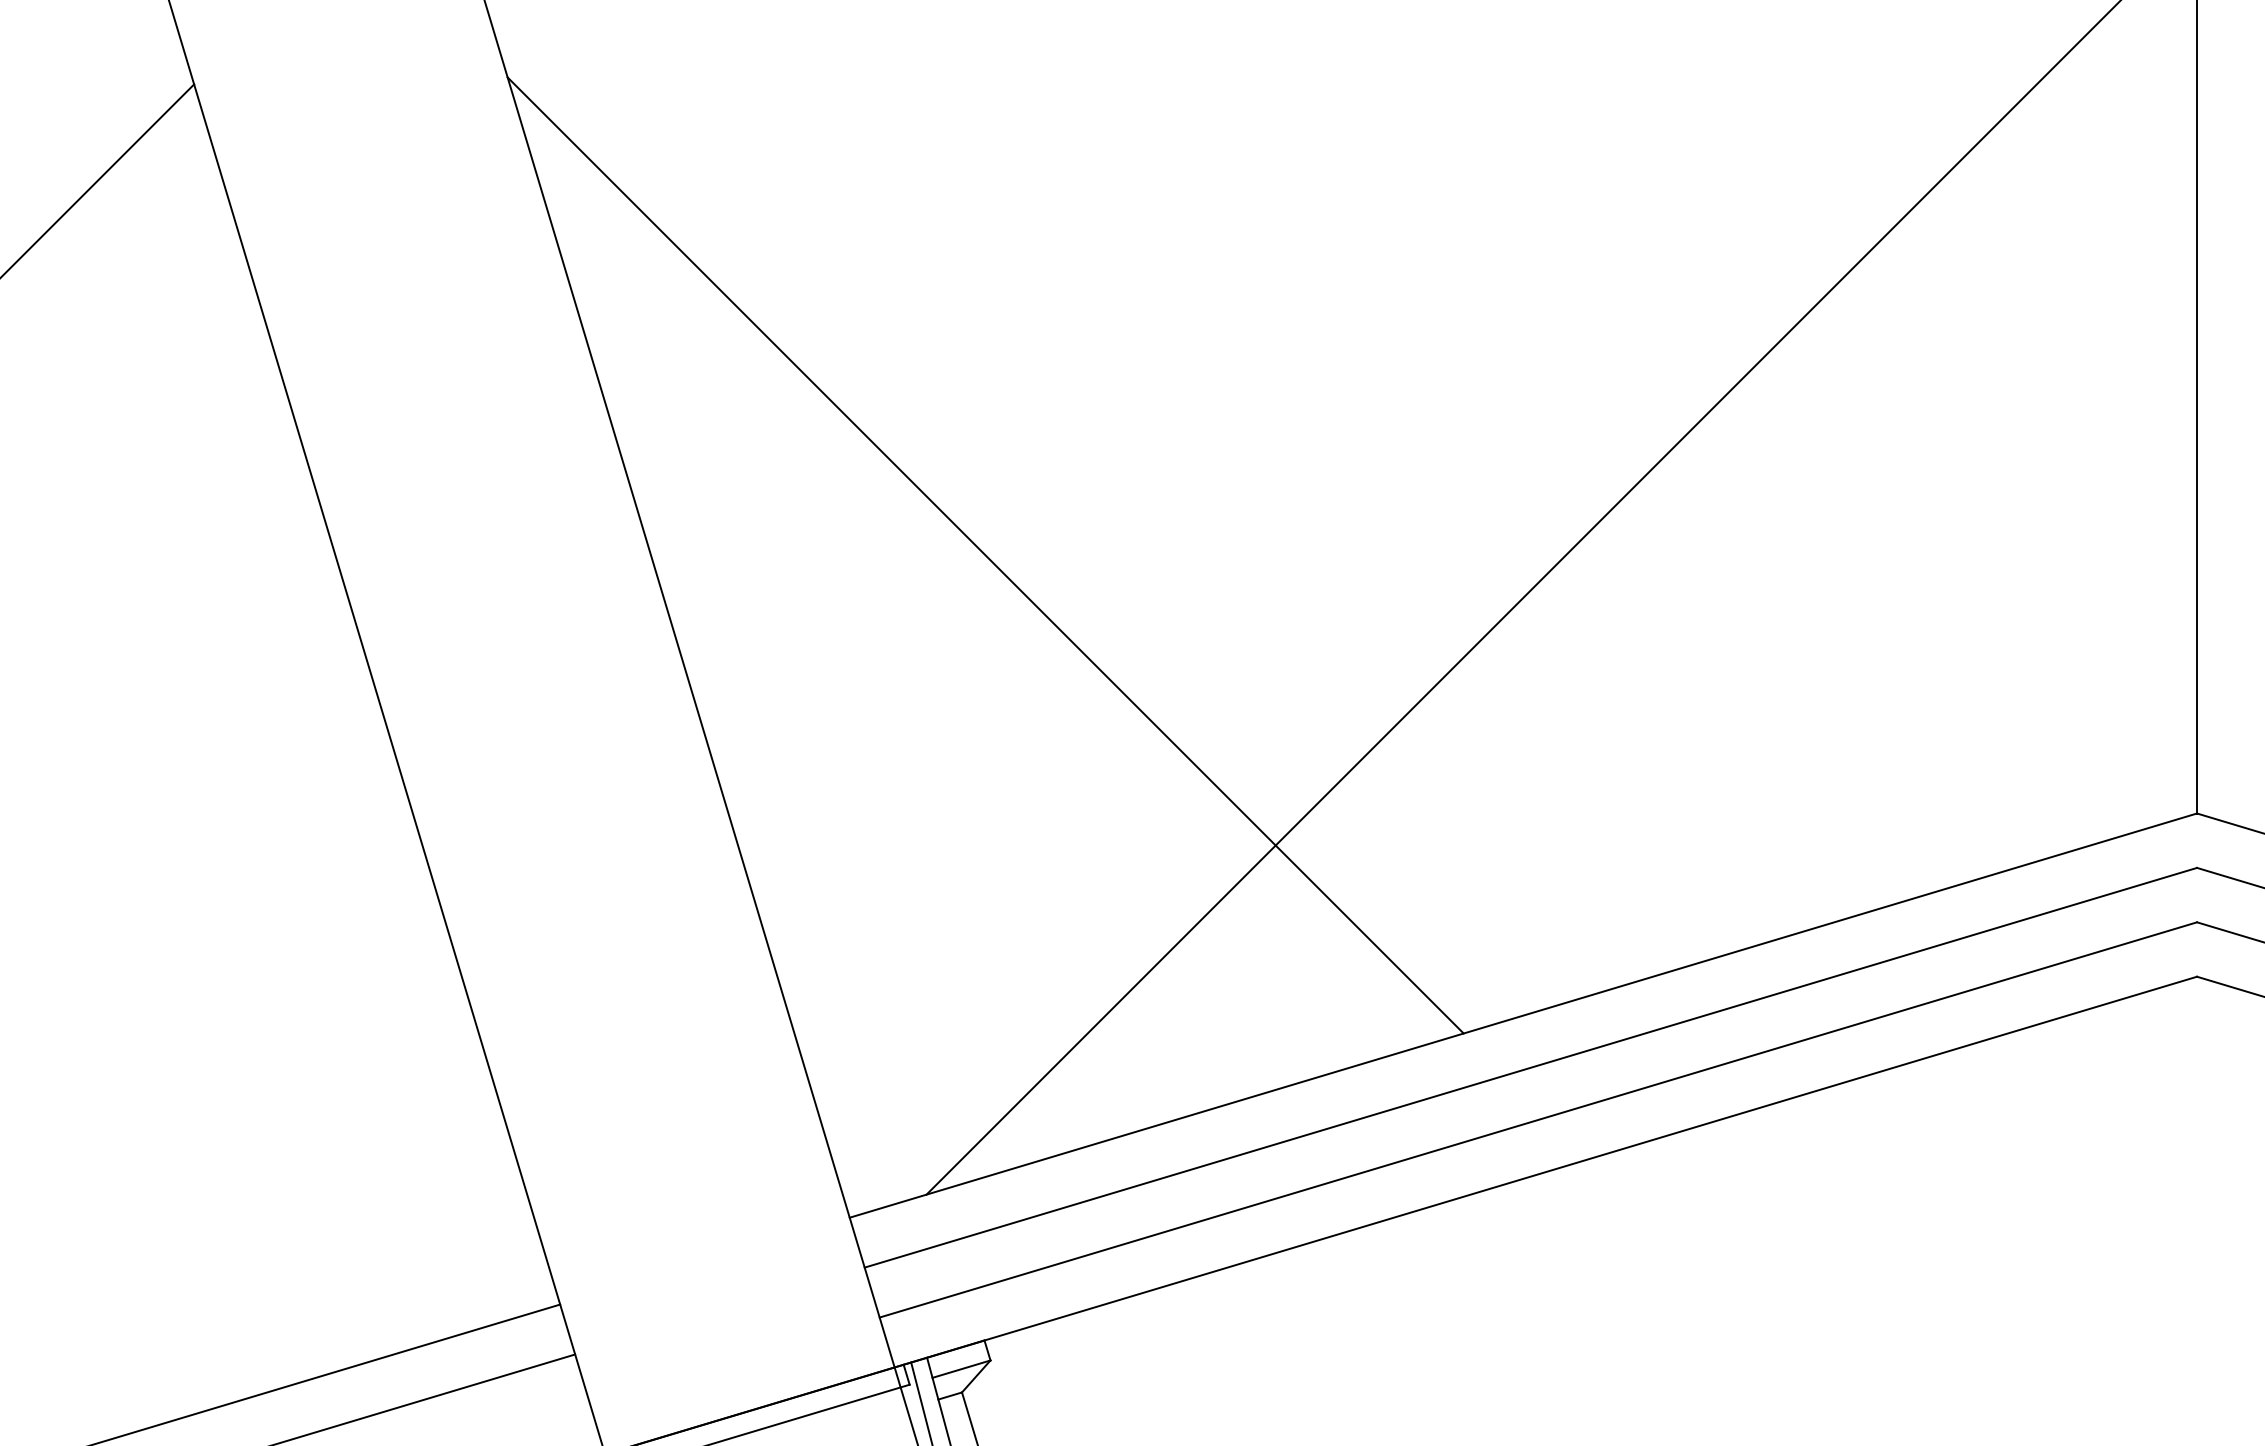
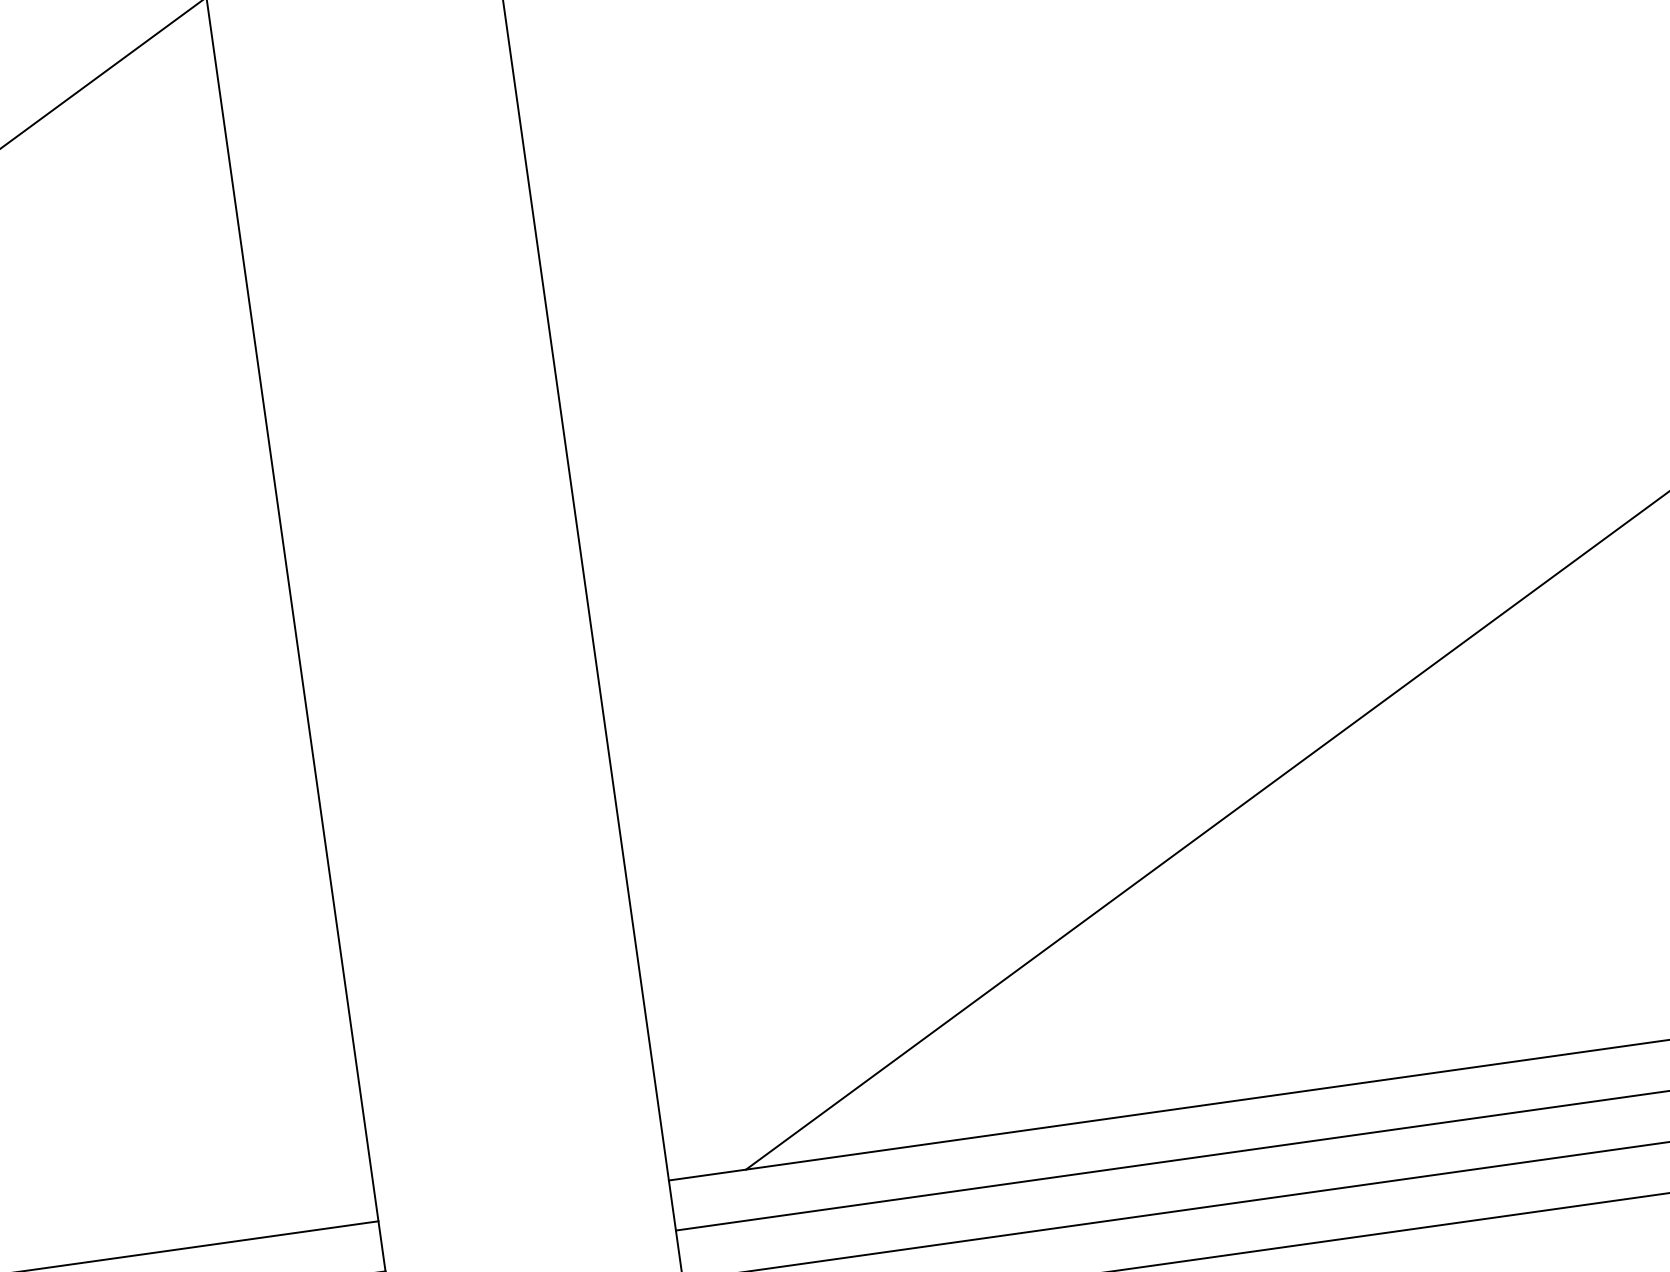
line: (985, 555) -> (896, 565), removed

